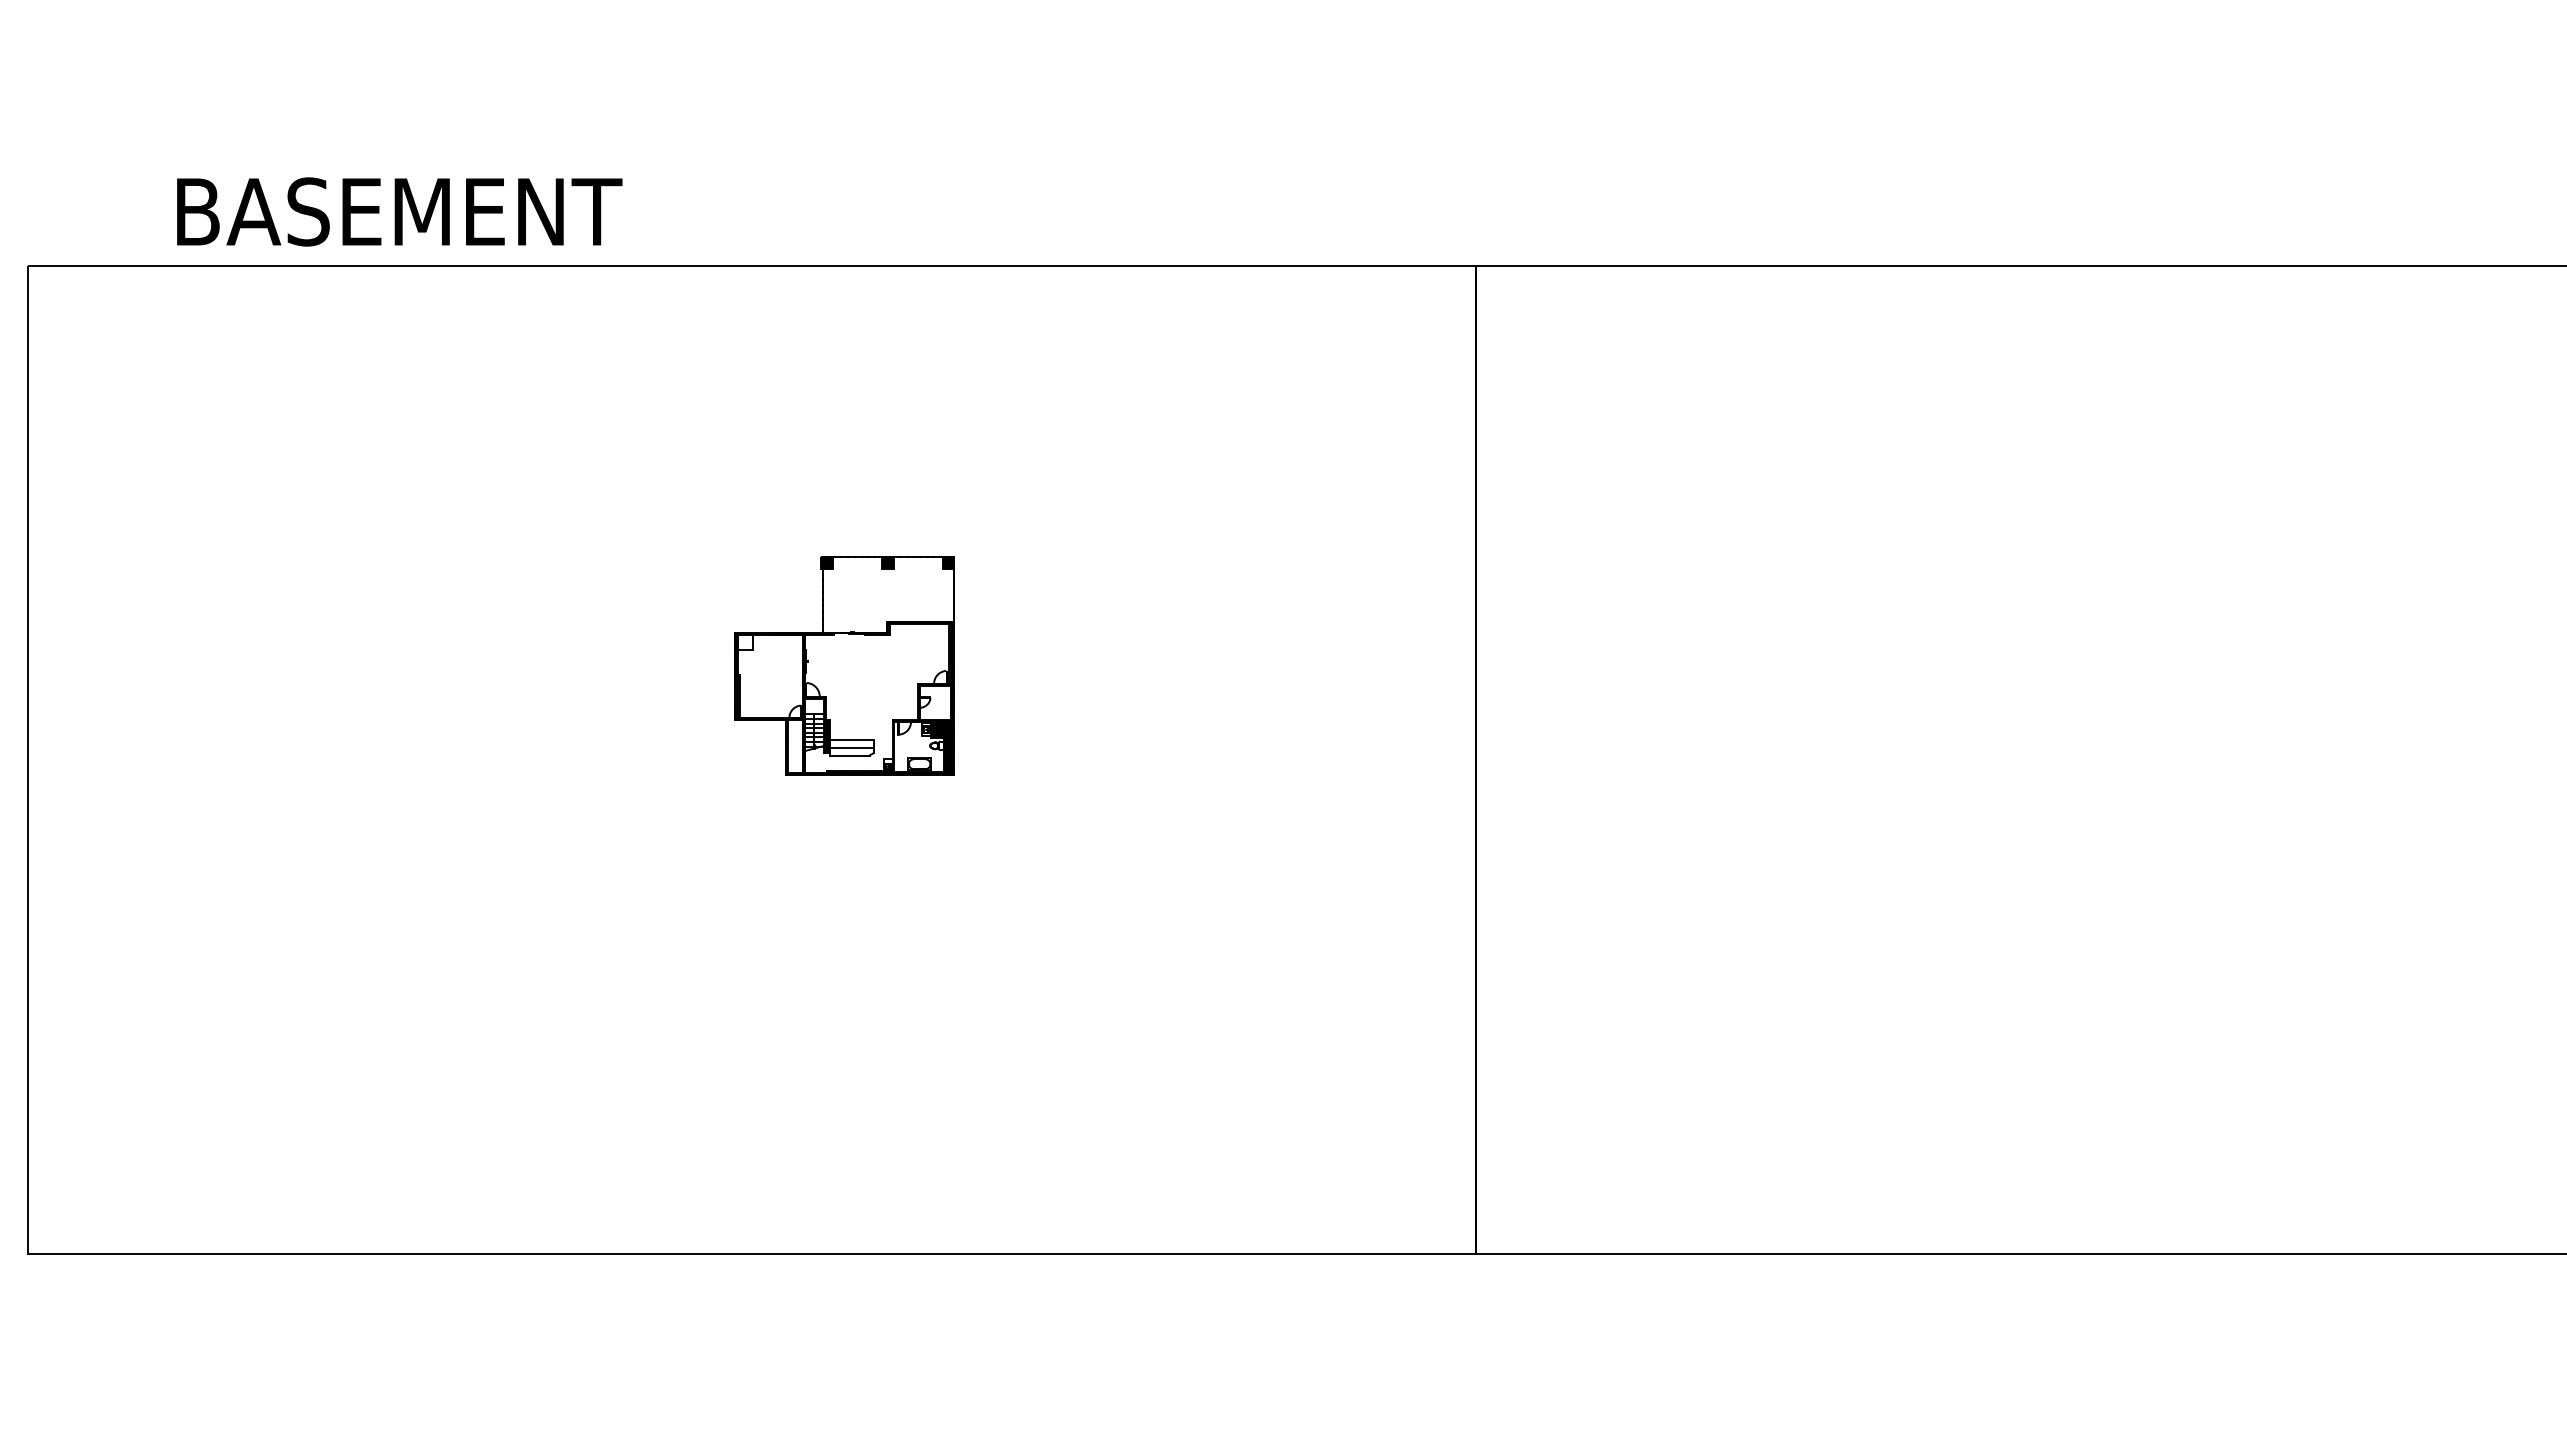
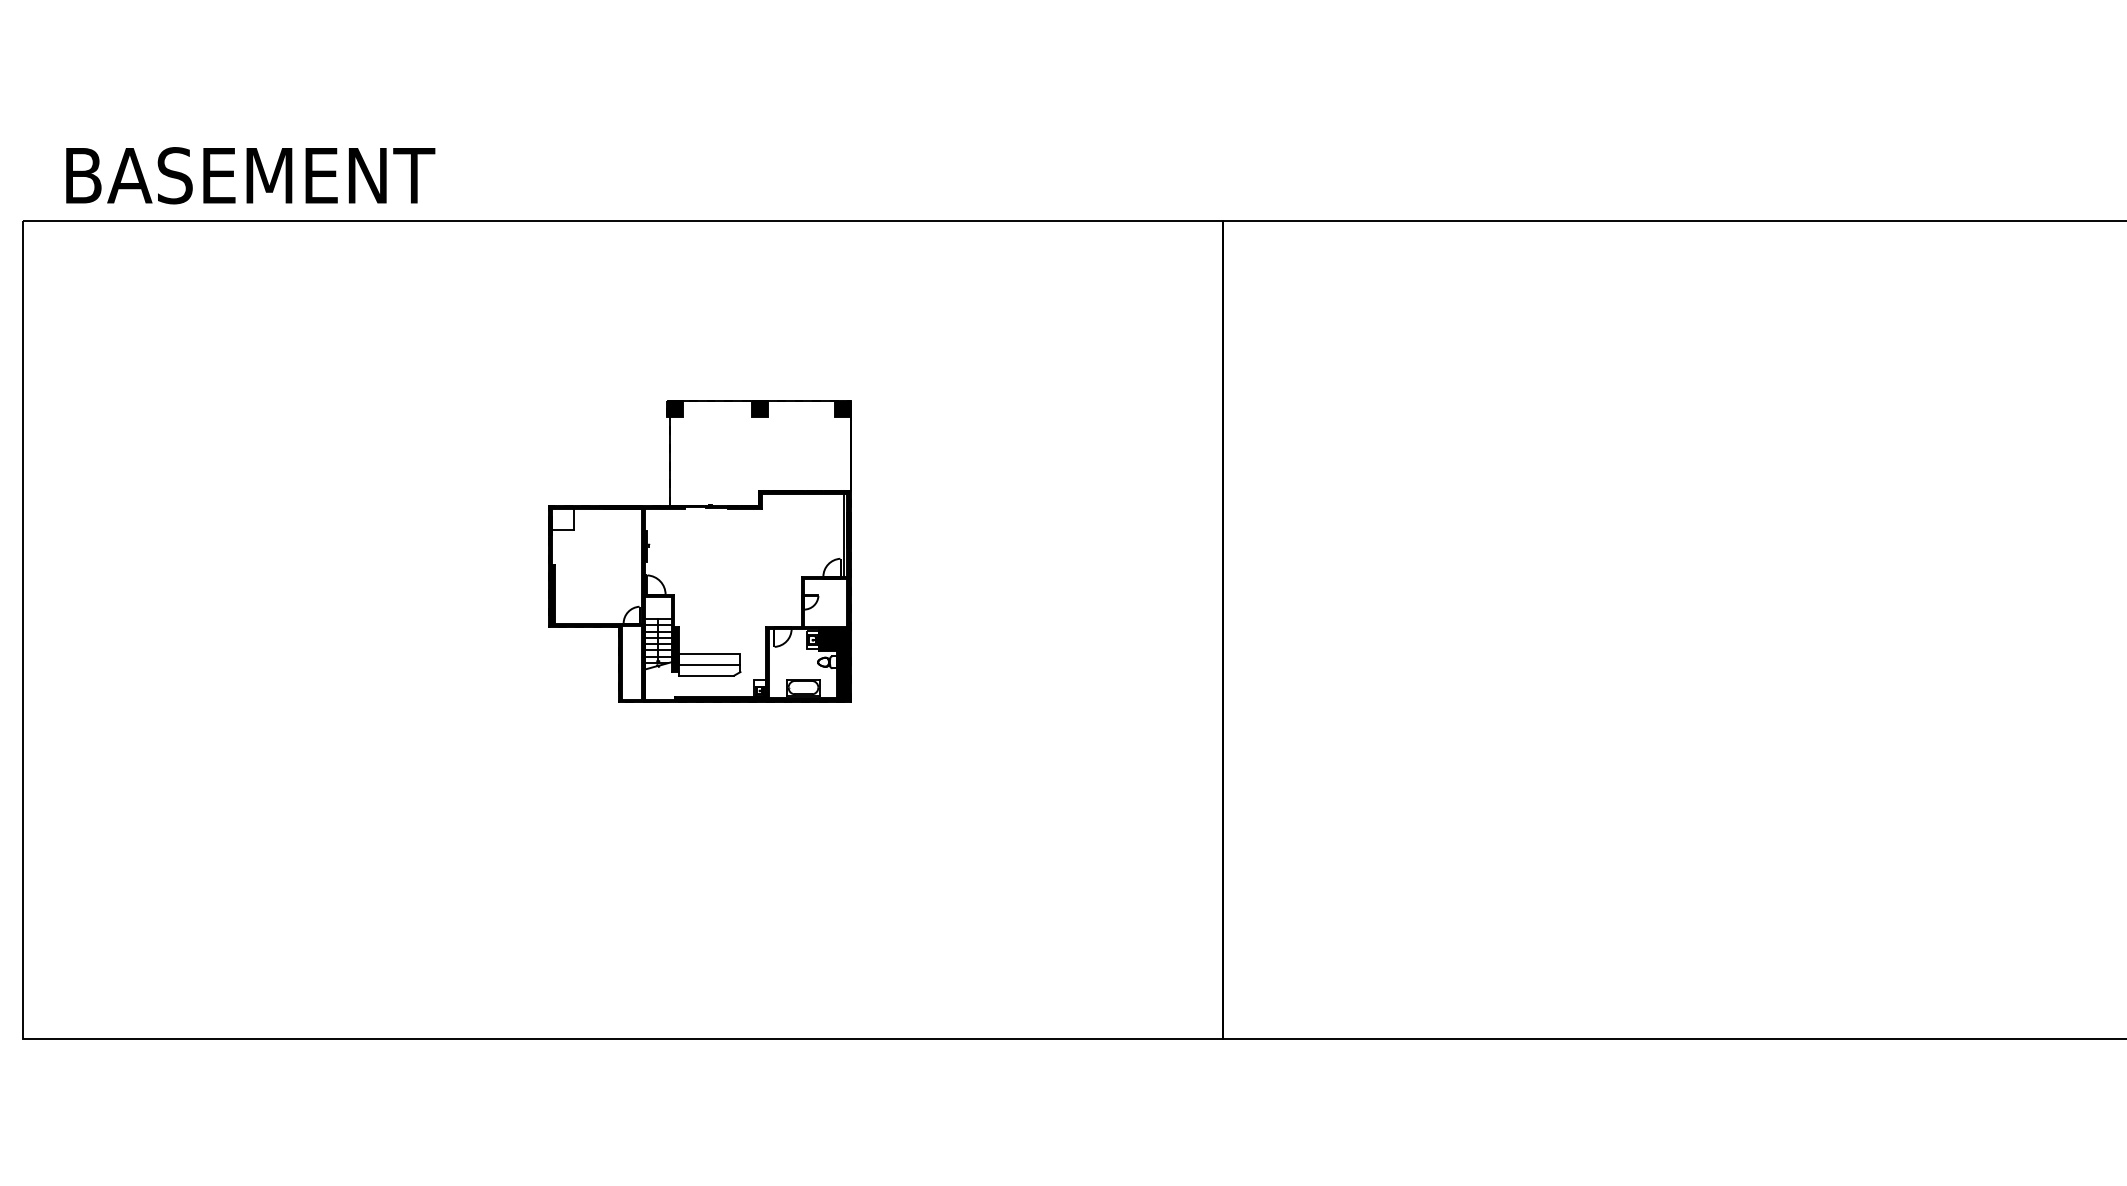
text: (399, 211) -> (250, 175), moved
part: (844, 665) -> (699, 551), size x1.67

